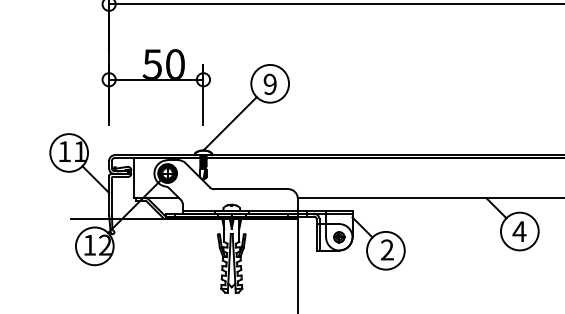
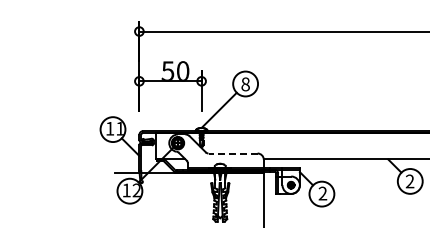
text: (270, 84) -> (245, 84), 9 -> 8
line: (251, 189) -> (233, 153), solid -> dashed
text: (518, 231) -> (409, 181), 4 -> 2

